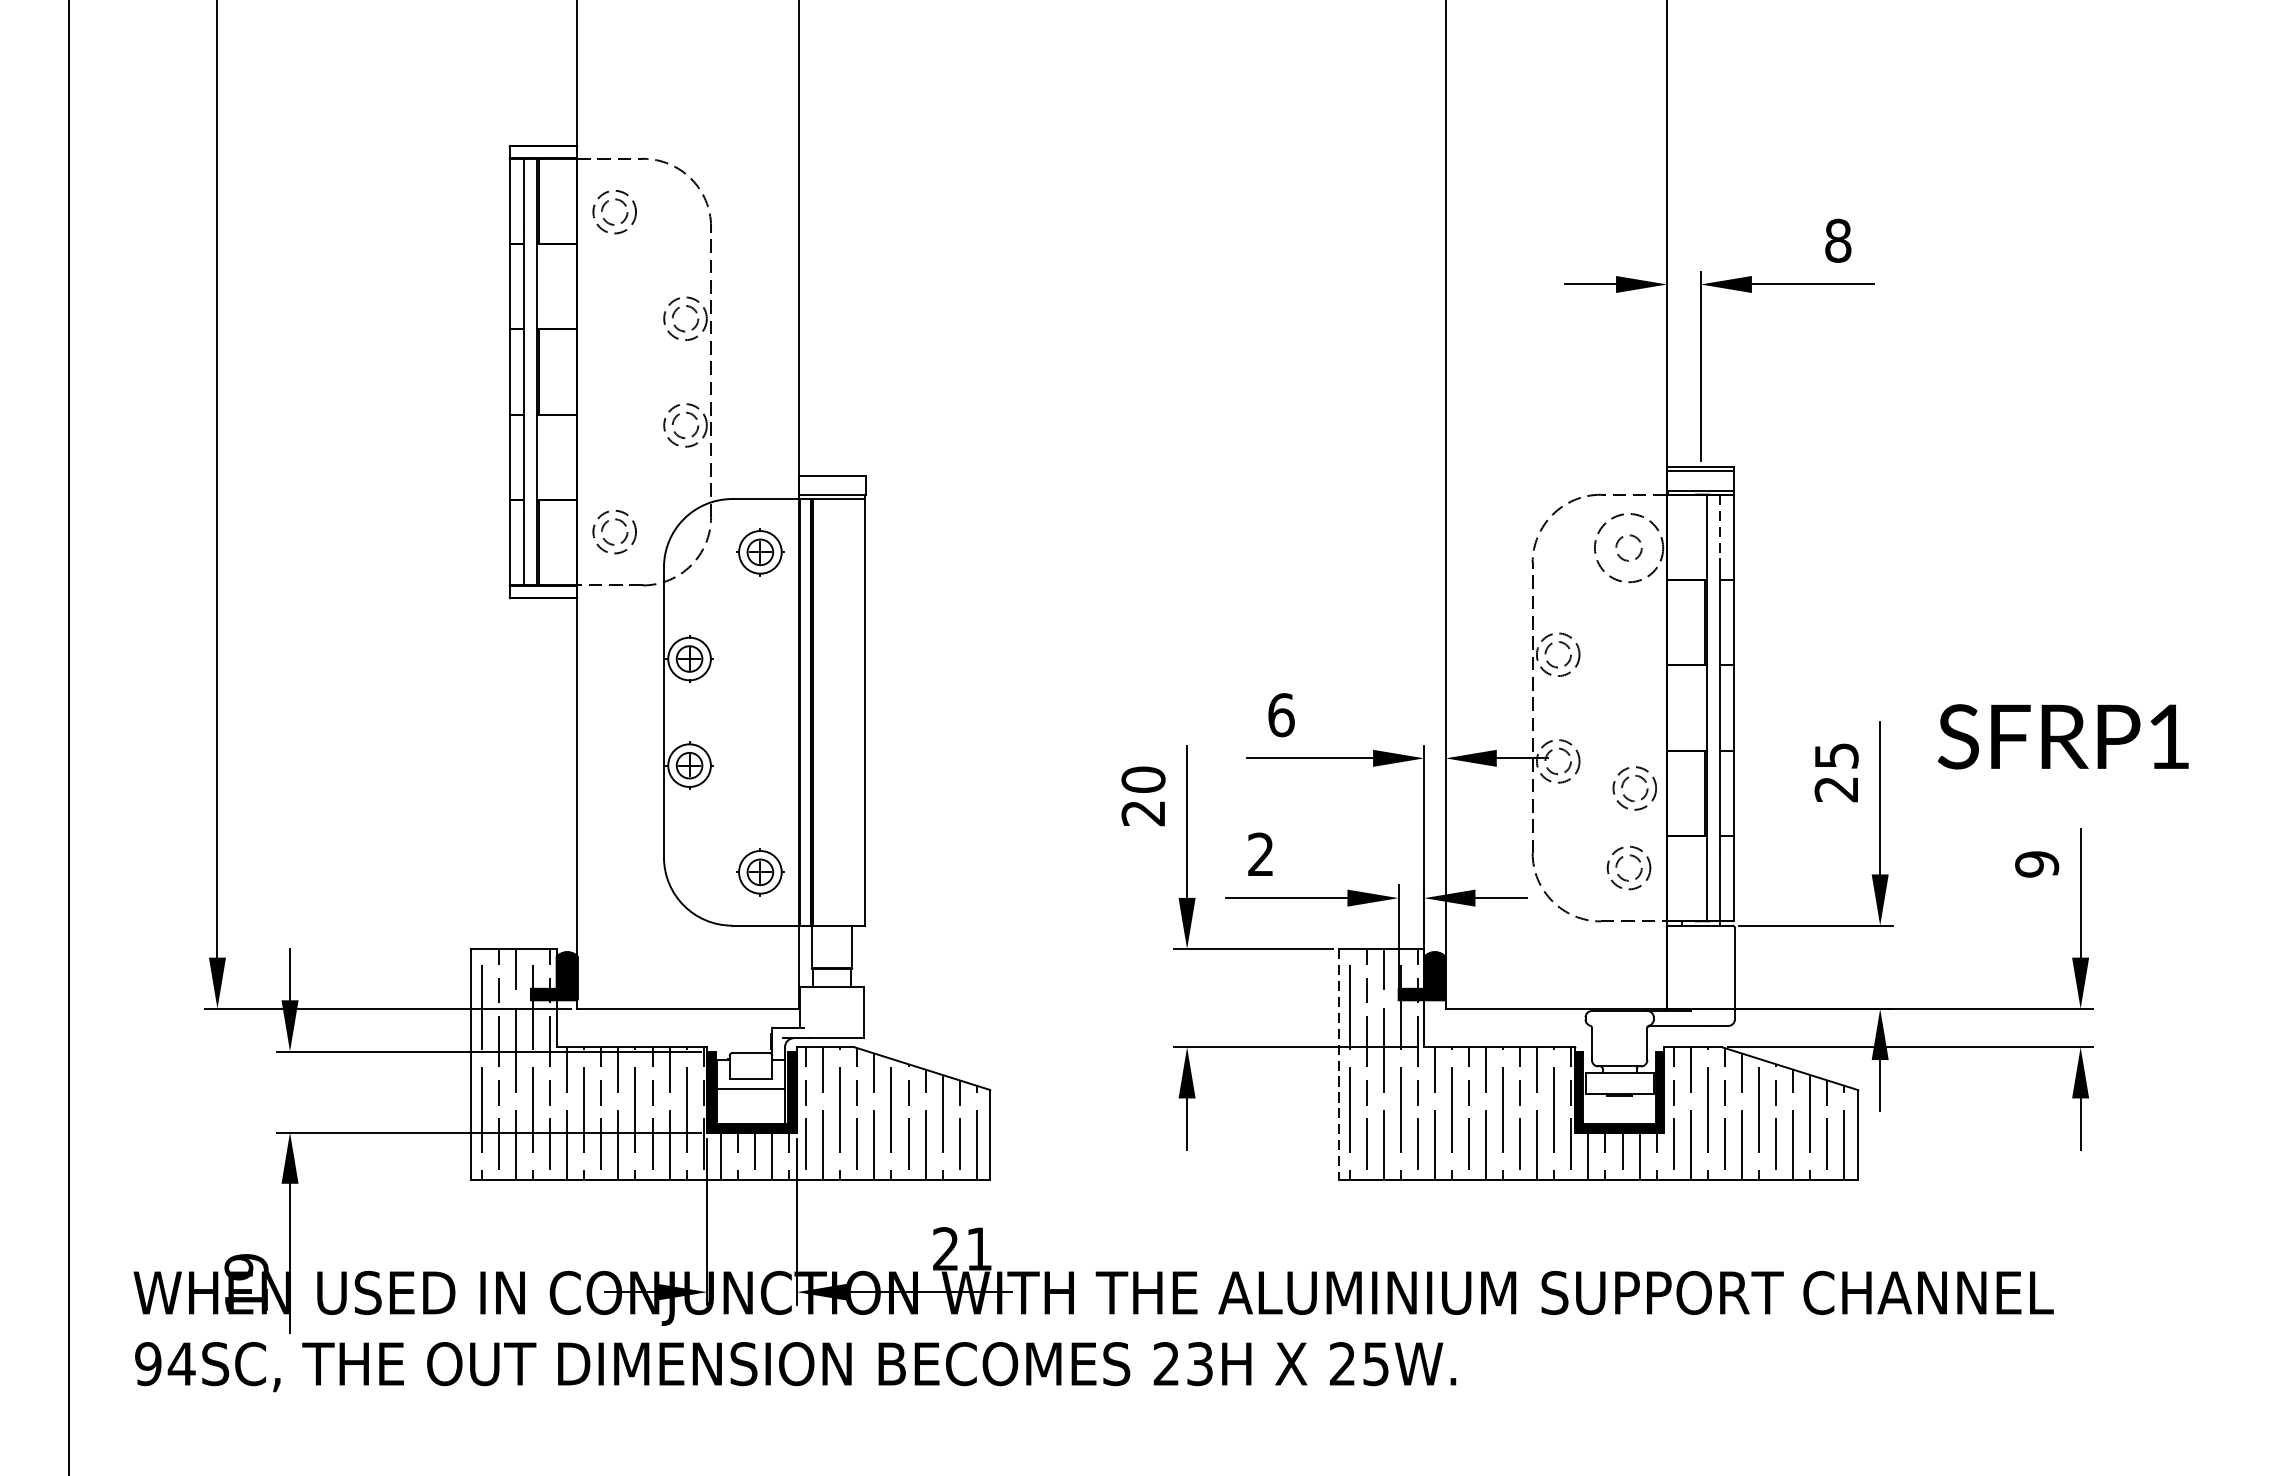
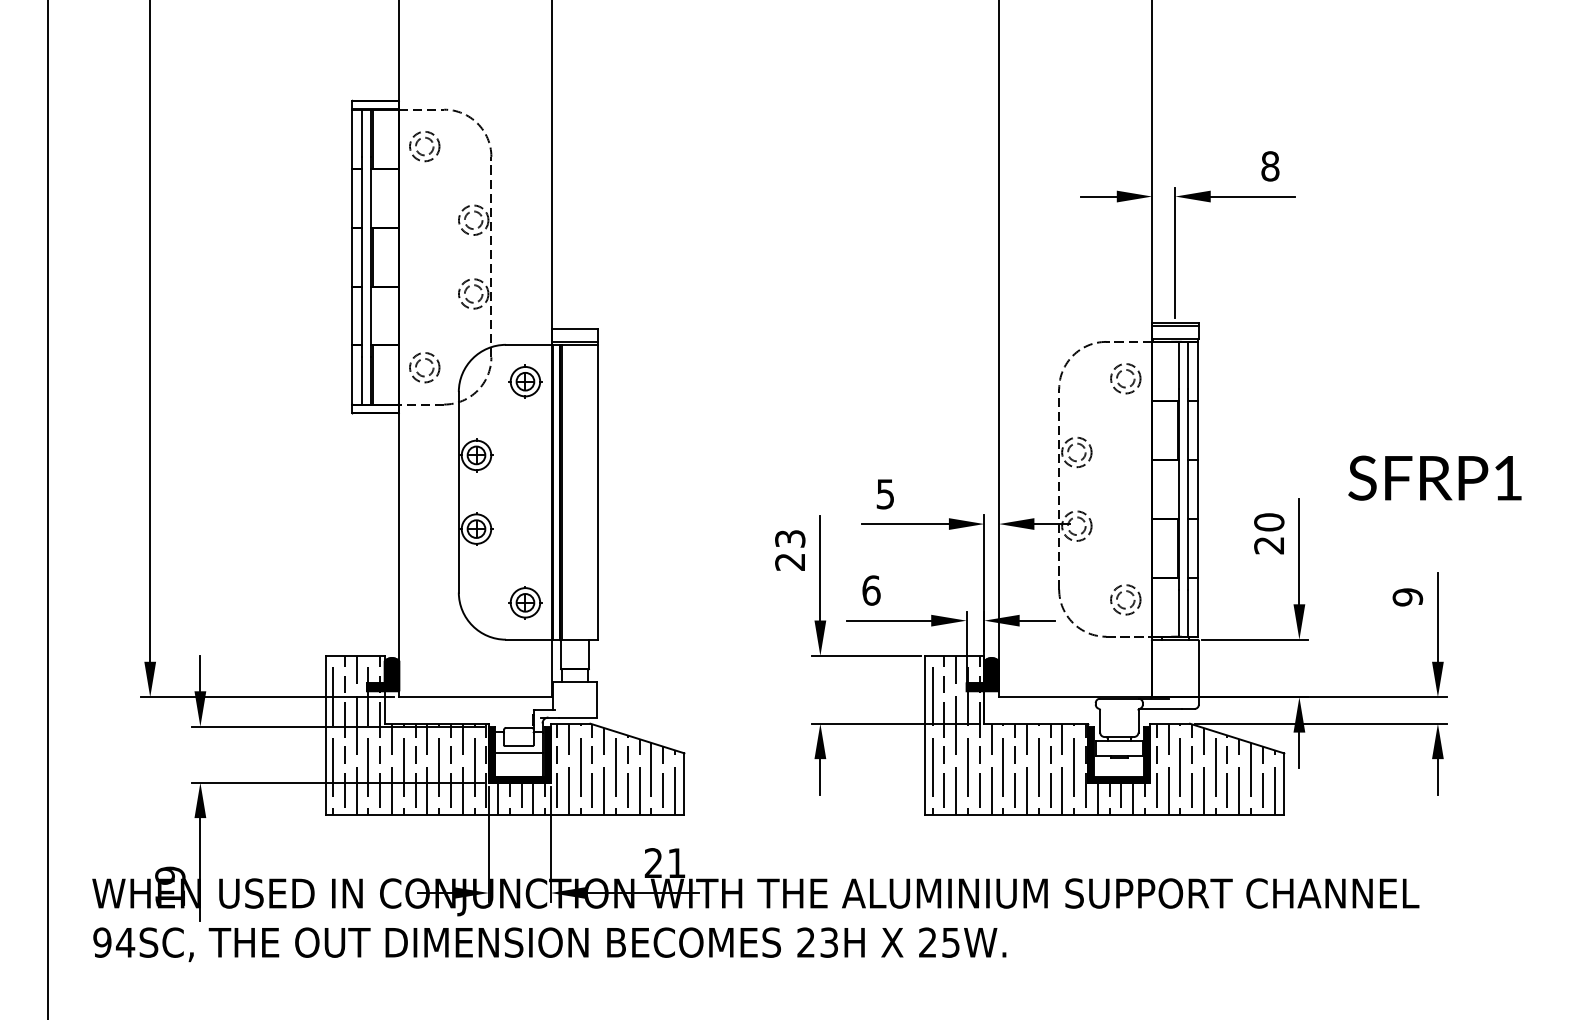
line: (1719, 528) -> (1188, 365), dashed -> solid
circle: (1628, 547) -> (1125, 378), size x0.62
text: (1281, 715) -> (885, 494), 6 -> 5
text: (2062, 735) -> (1434, 477), moved
text: (1836, 756) -> (1269, 522), 25 -> 20
text: (1143, 779) -> (790, 538), 20 -> 23
part: (1627, 780) -> (1124, 539), removed
text: (1261, 854) -> (871, 590), 2 -> 6
line: (1339, 1064) -> (925, 735), dashed -> solid

